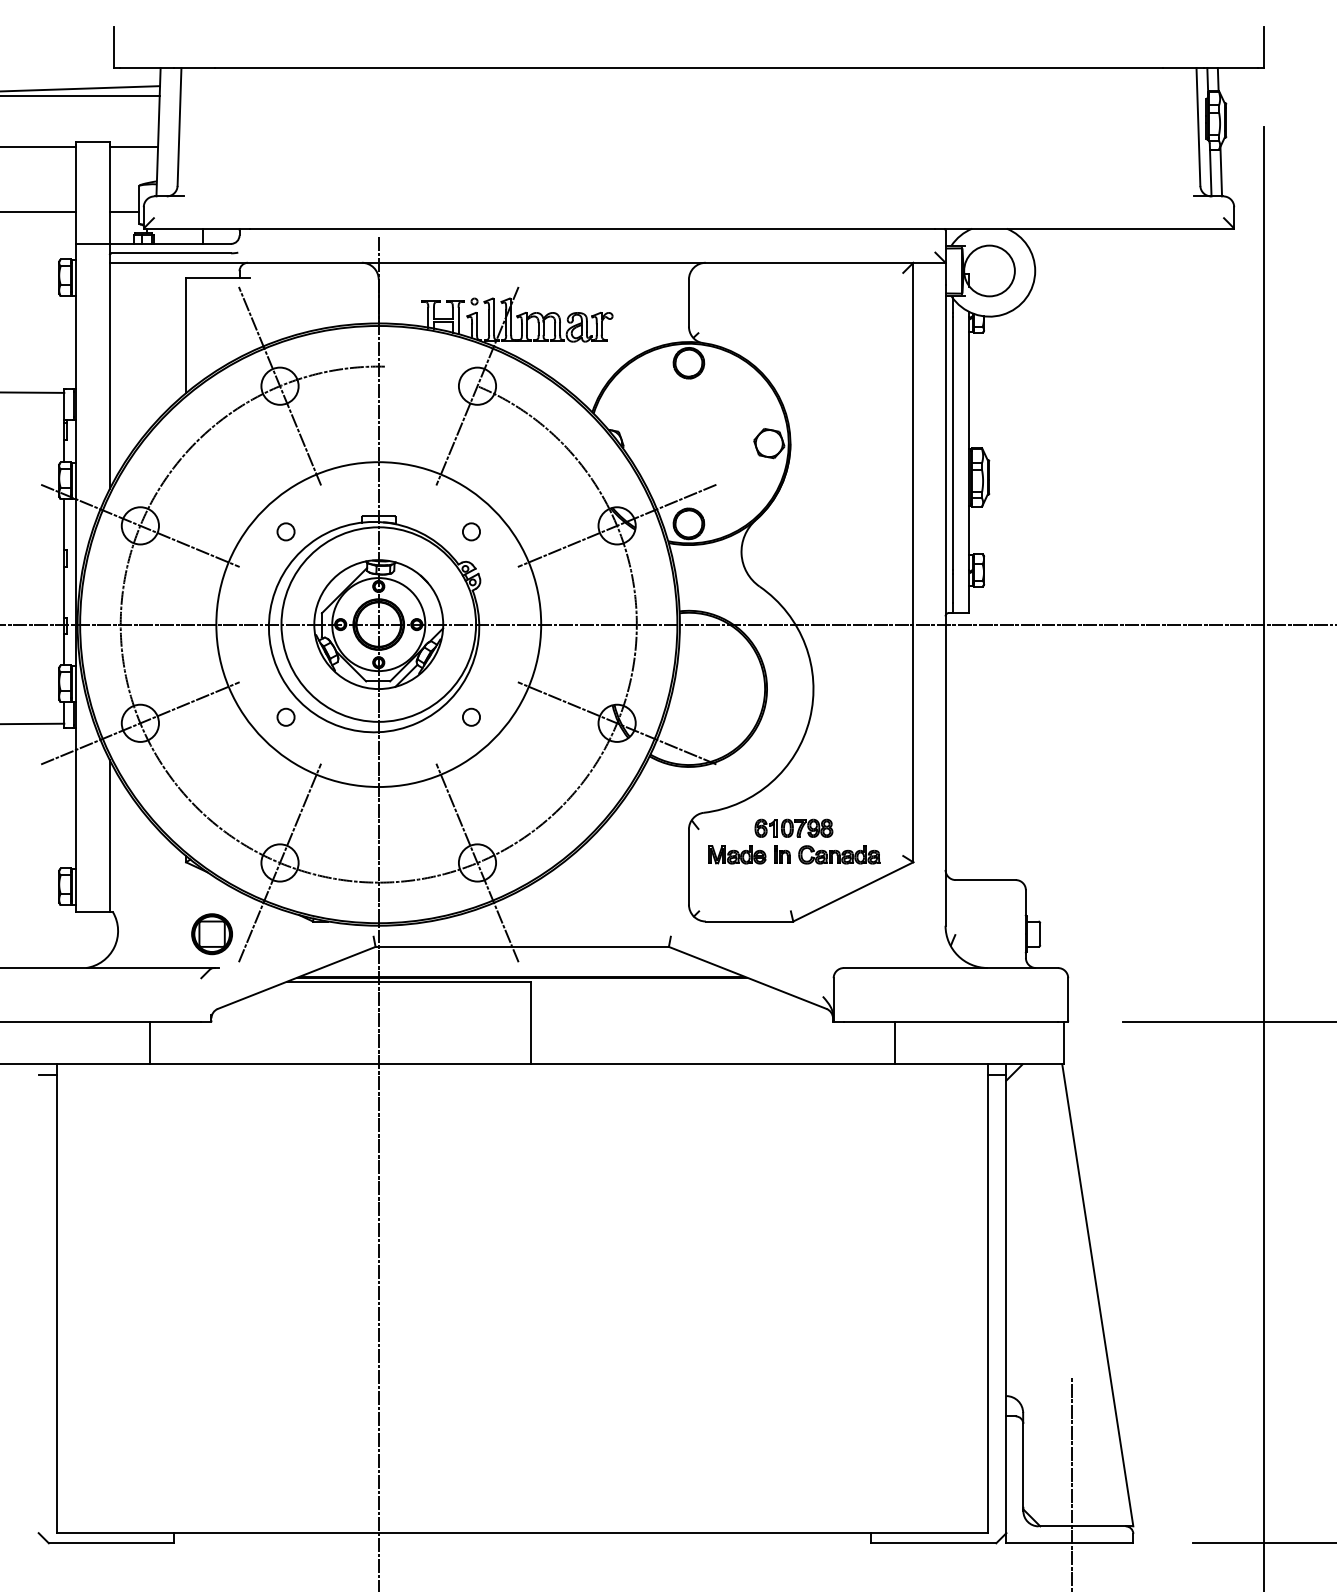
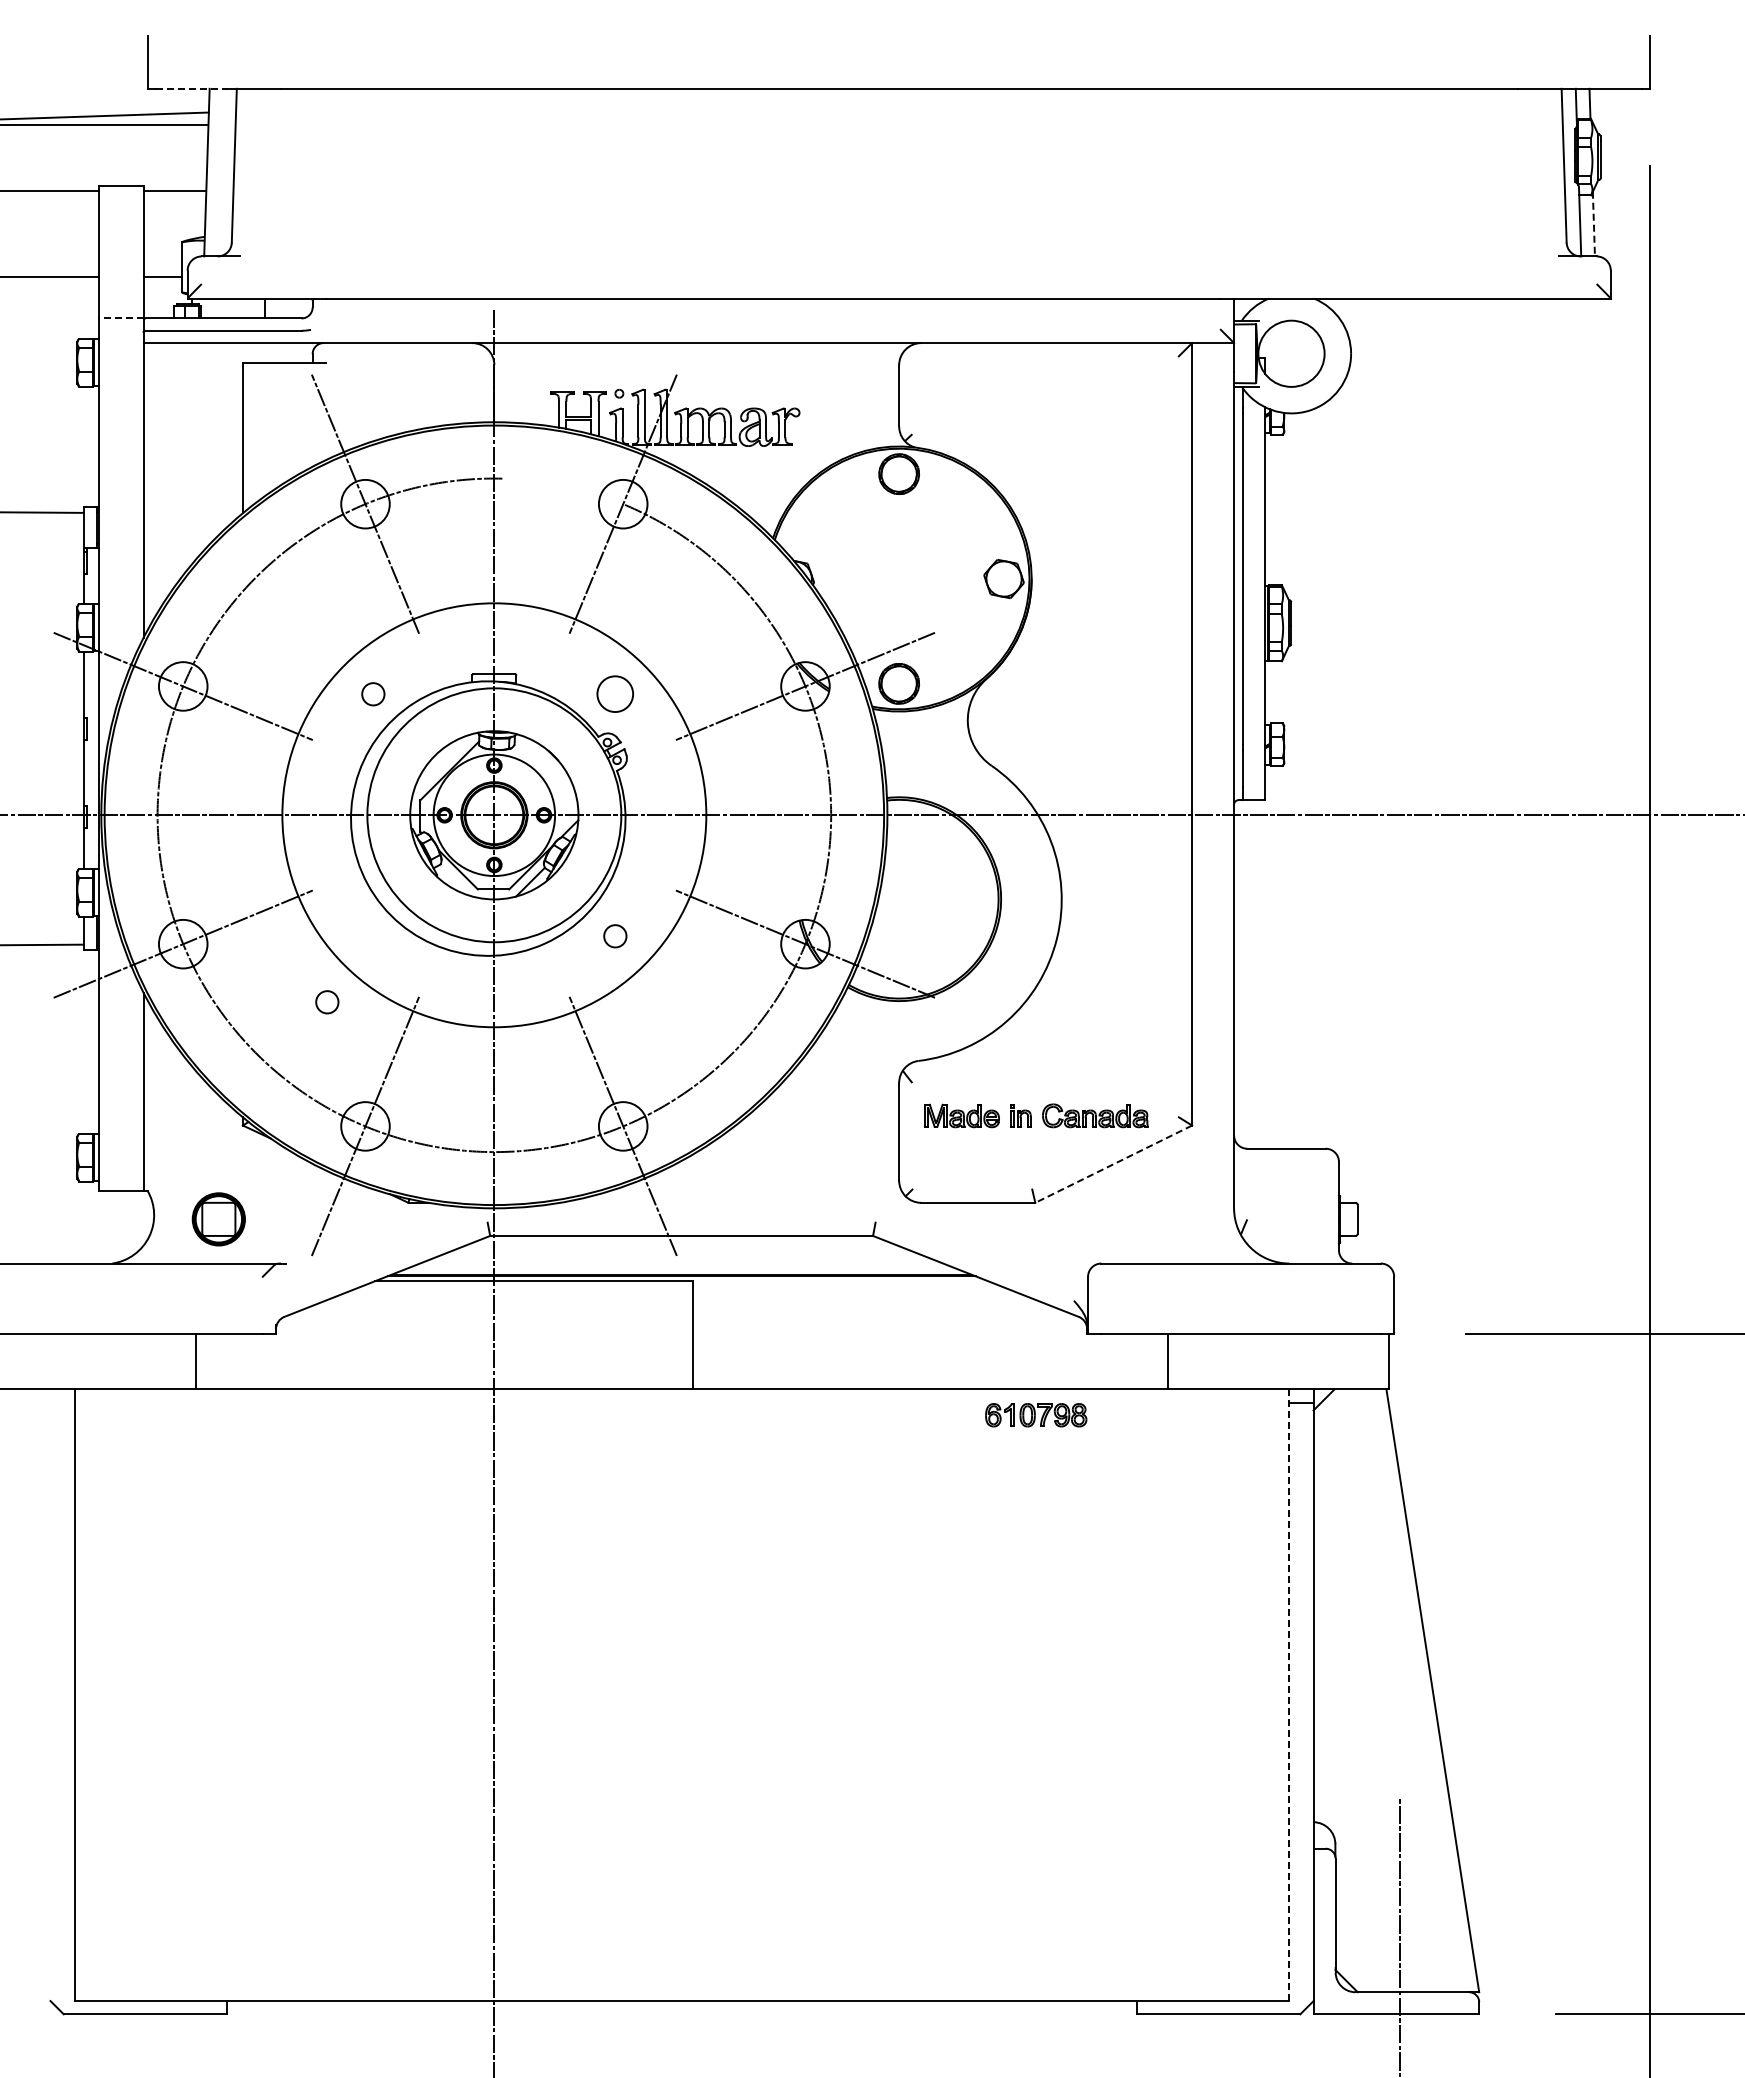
line: (146, 67) -> (191, 88), solid -> dashed
line: (1220, 171) -> (1593, 224), solid -> dashed
line: (92, 243) -> (120, 318), solid -> dashed
circle: (471, 532) -> (615, 694), size x1.6
circle: (286, 717) -> (327, 1002), moved
part: (794, 828) -> (1036, 1415), moved
line: (853, 892) -> (1113, 1164), solid -> dashed
part: (211, 934) -> (218, 1219), moved
line: (47, 1074) -> (62, 1402), removed
line: (988, 1299) -> (1289, 1695), solid -> dashed

